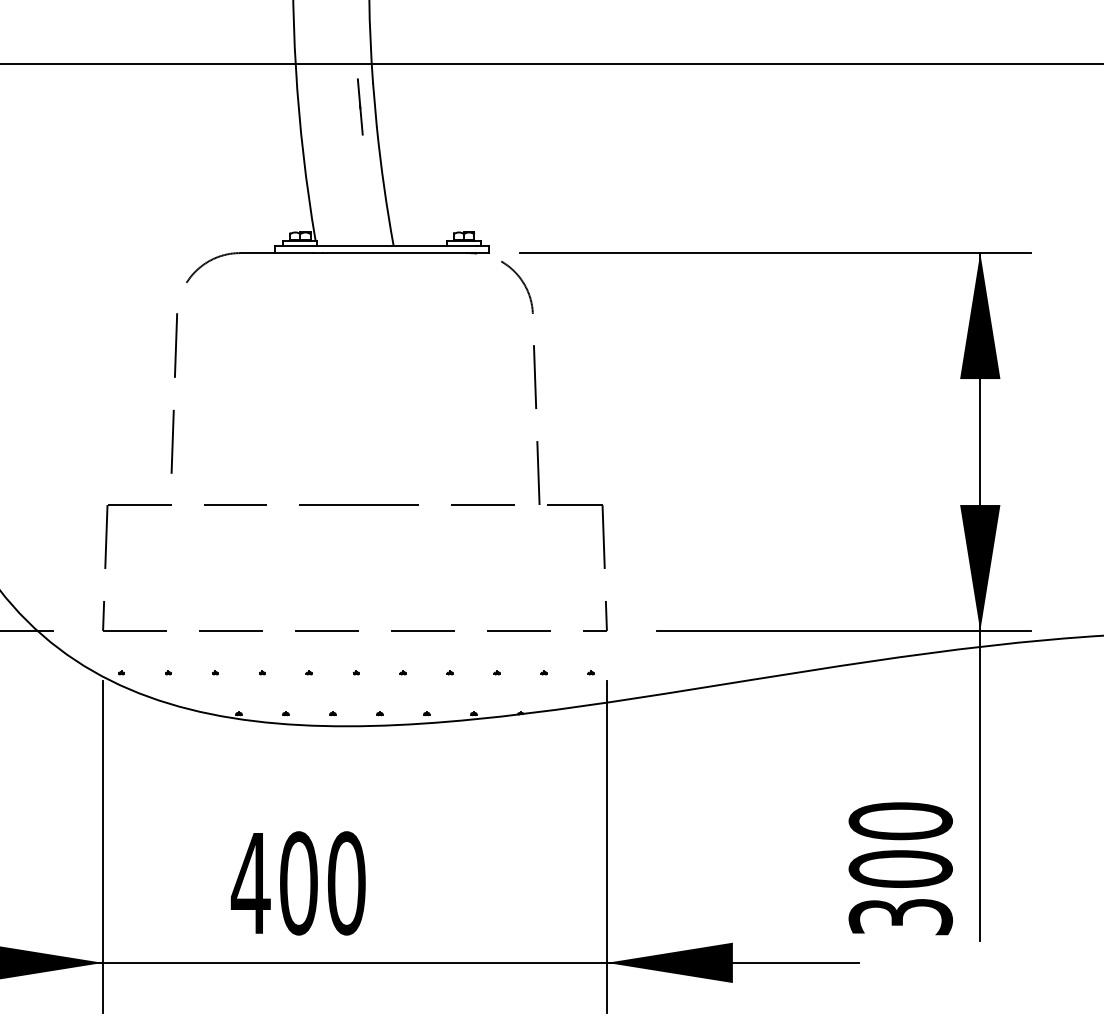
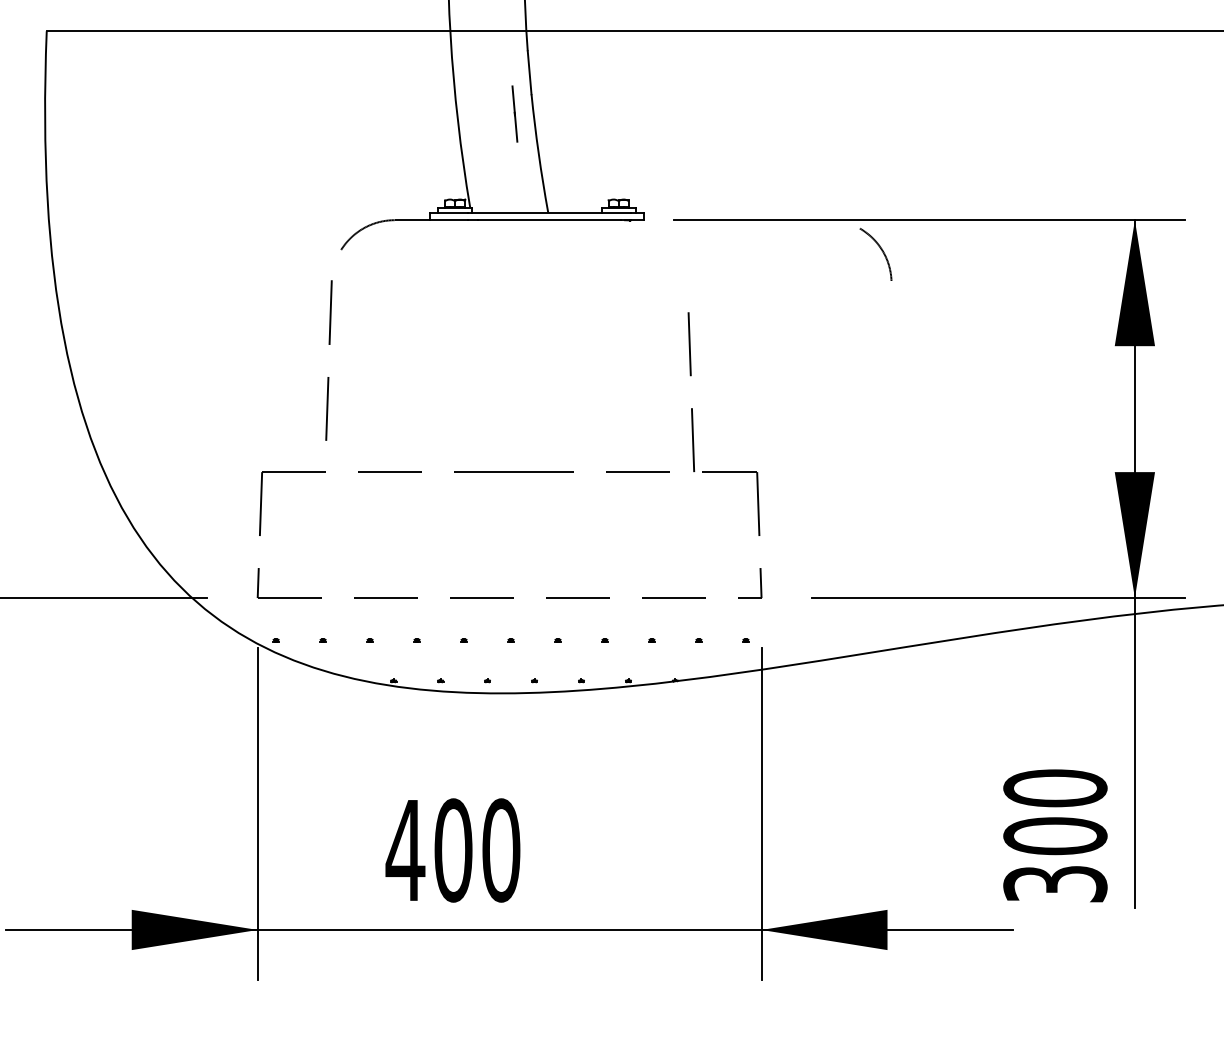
line: (359, 106) -> (514, 113), moved
arc: (522, 284) -> (881, 251), moved

